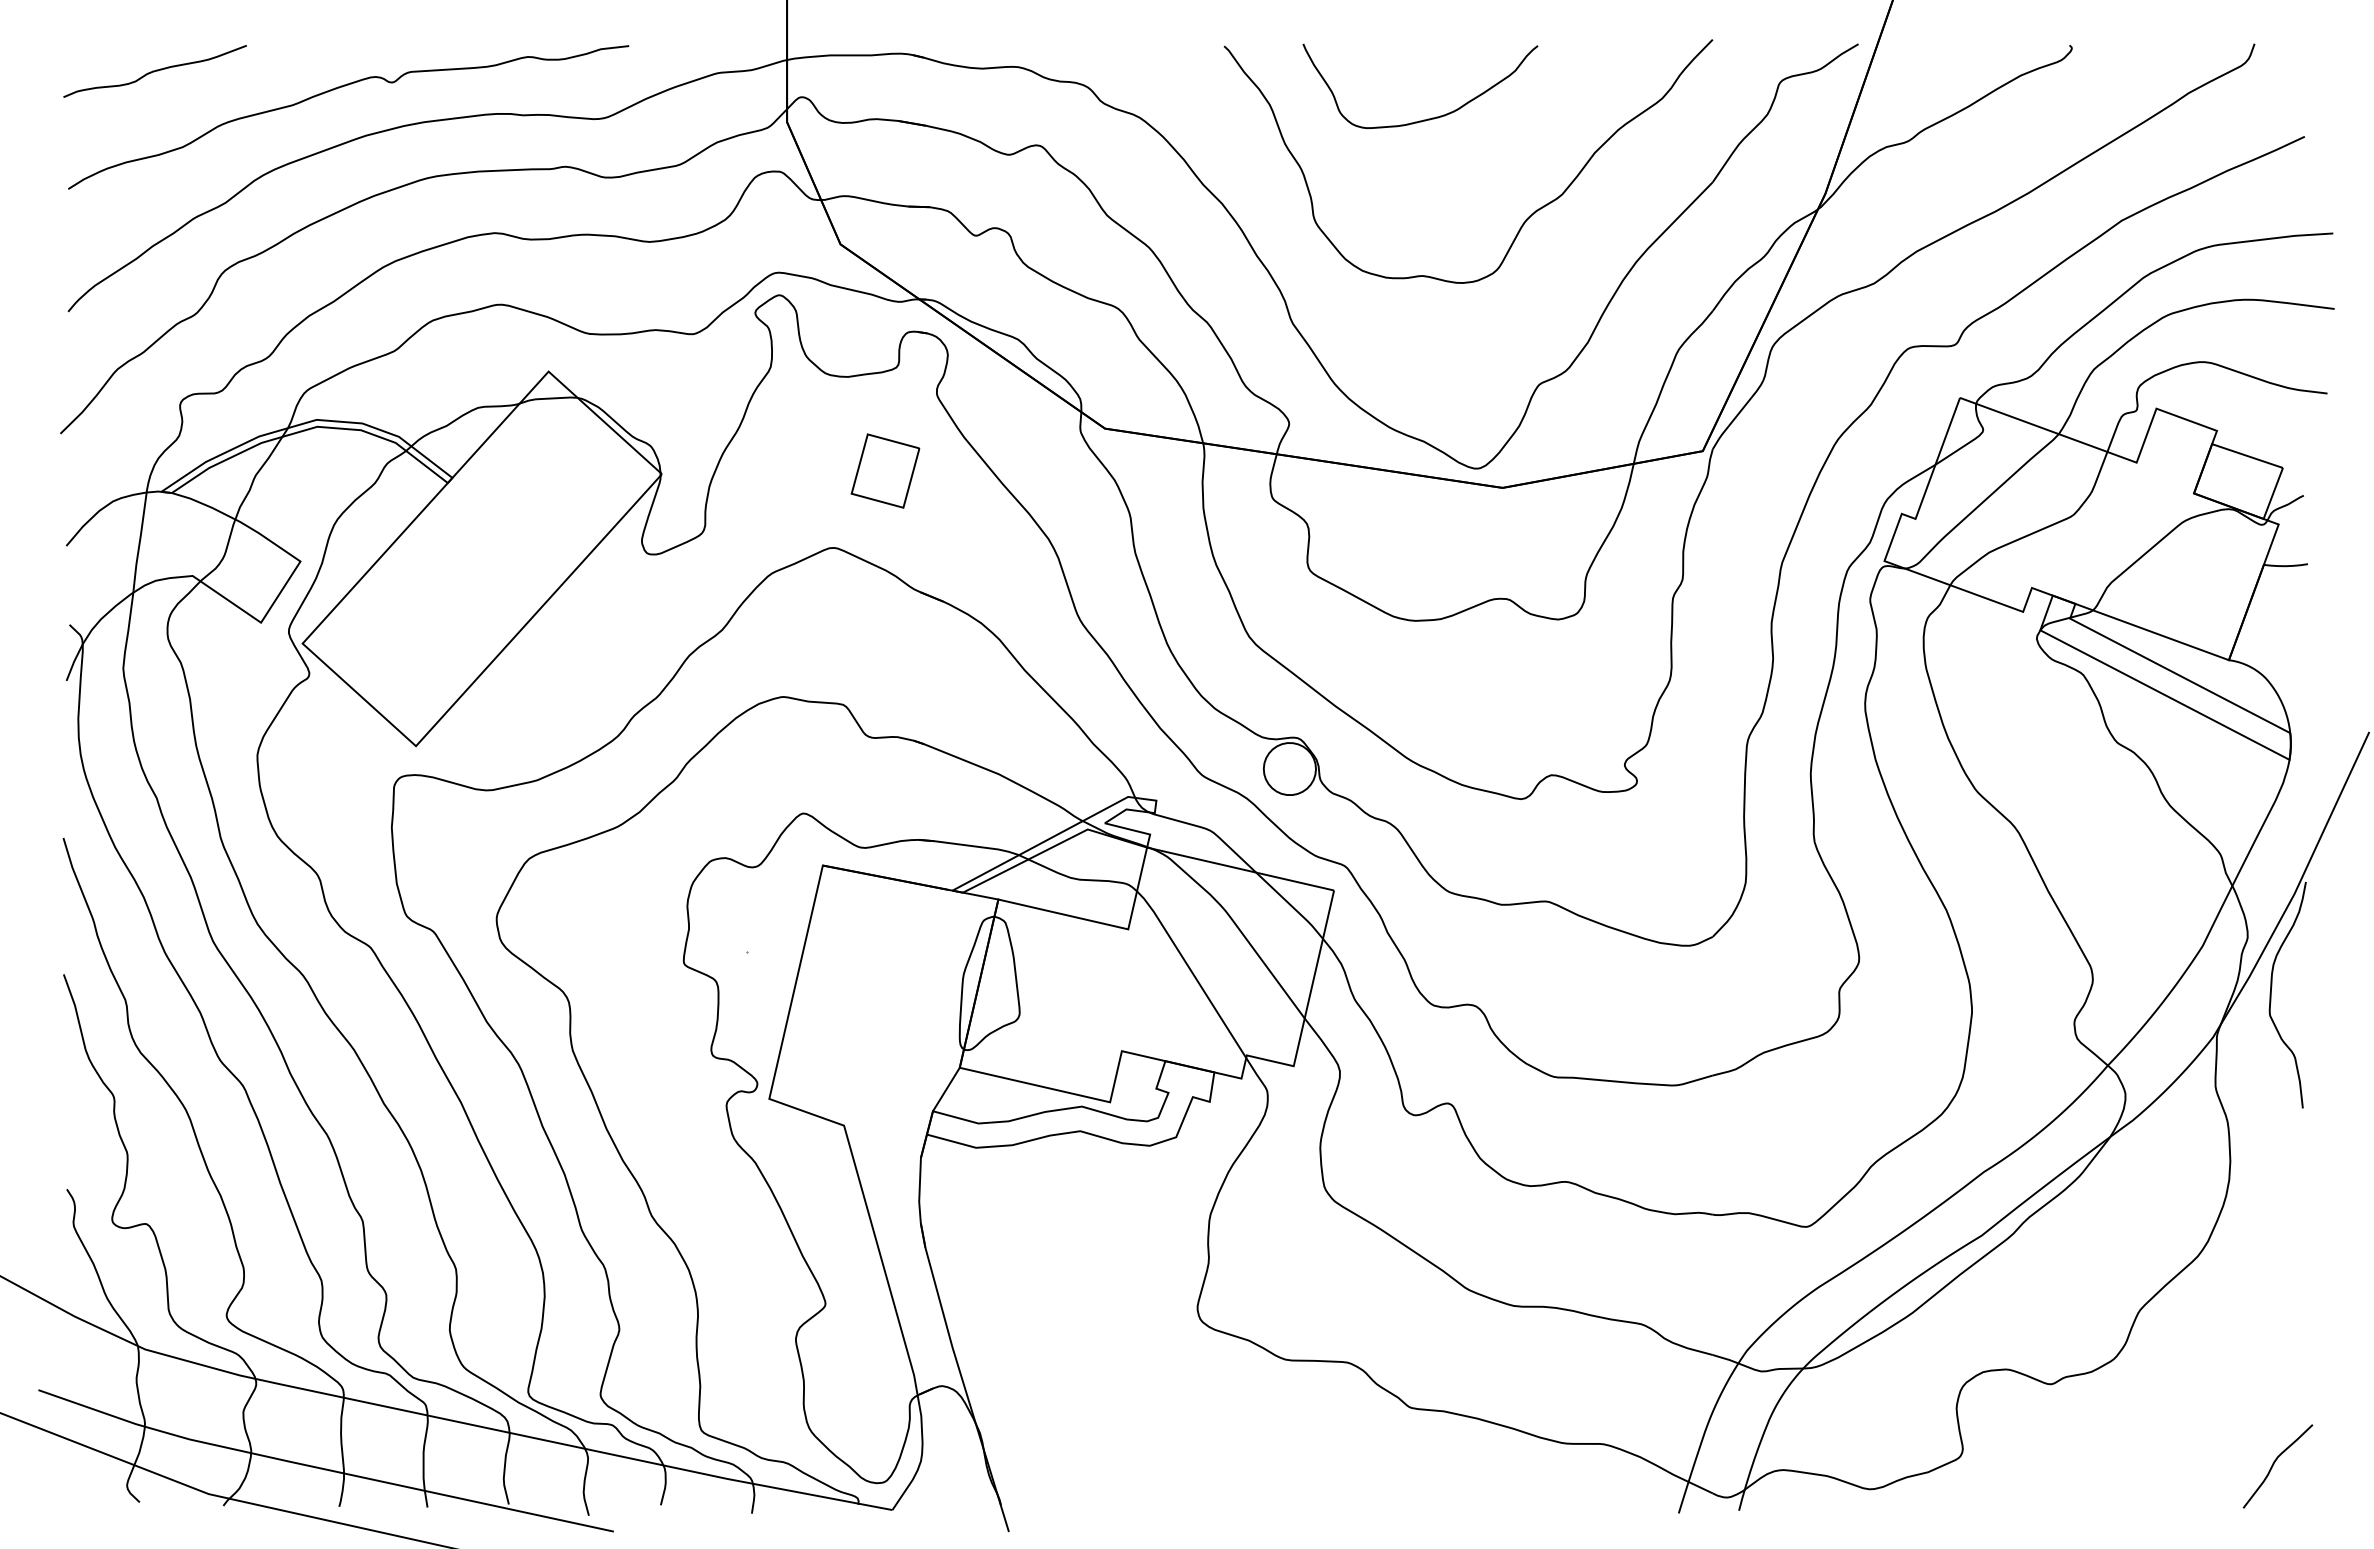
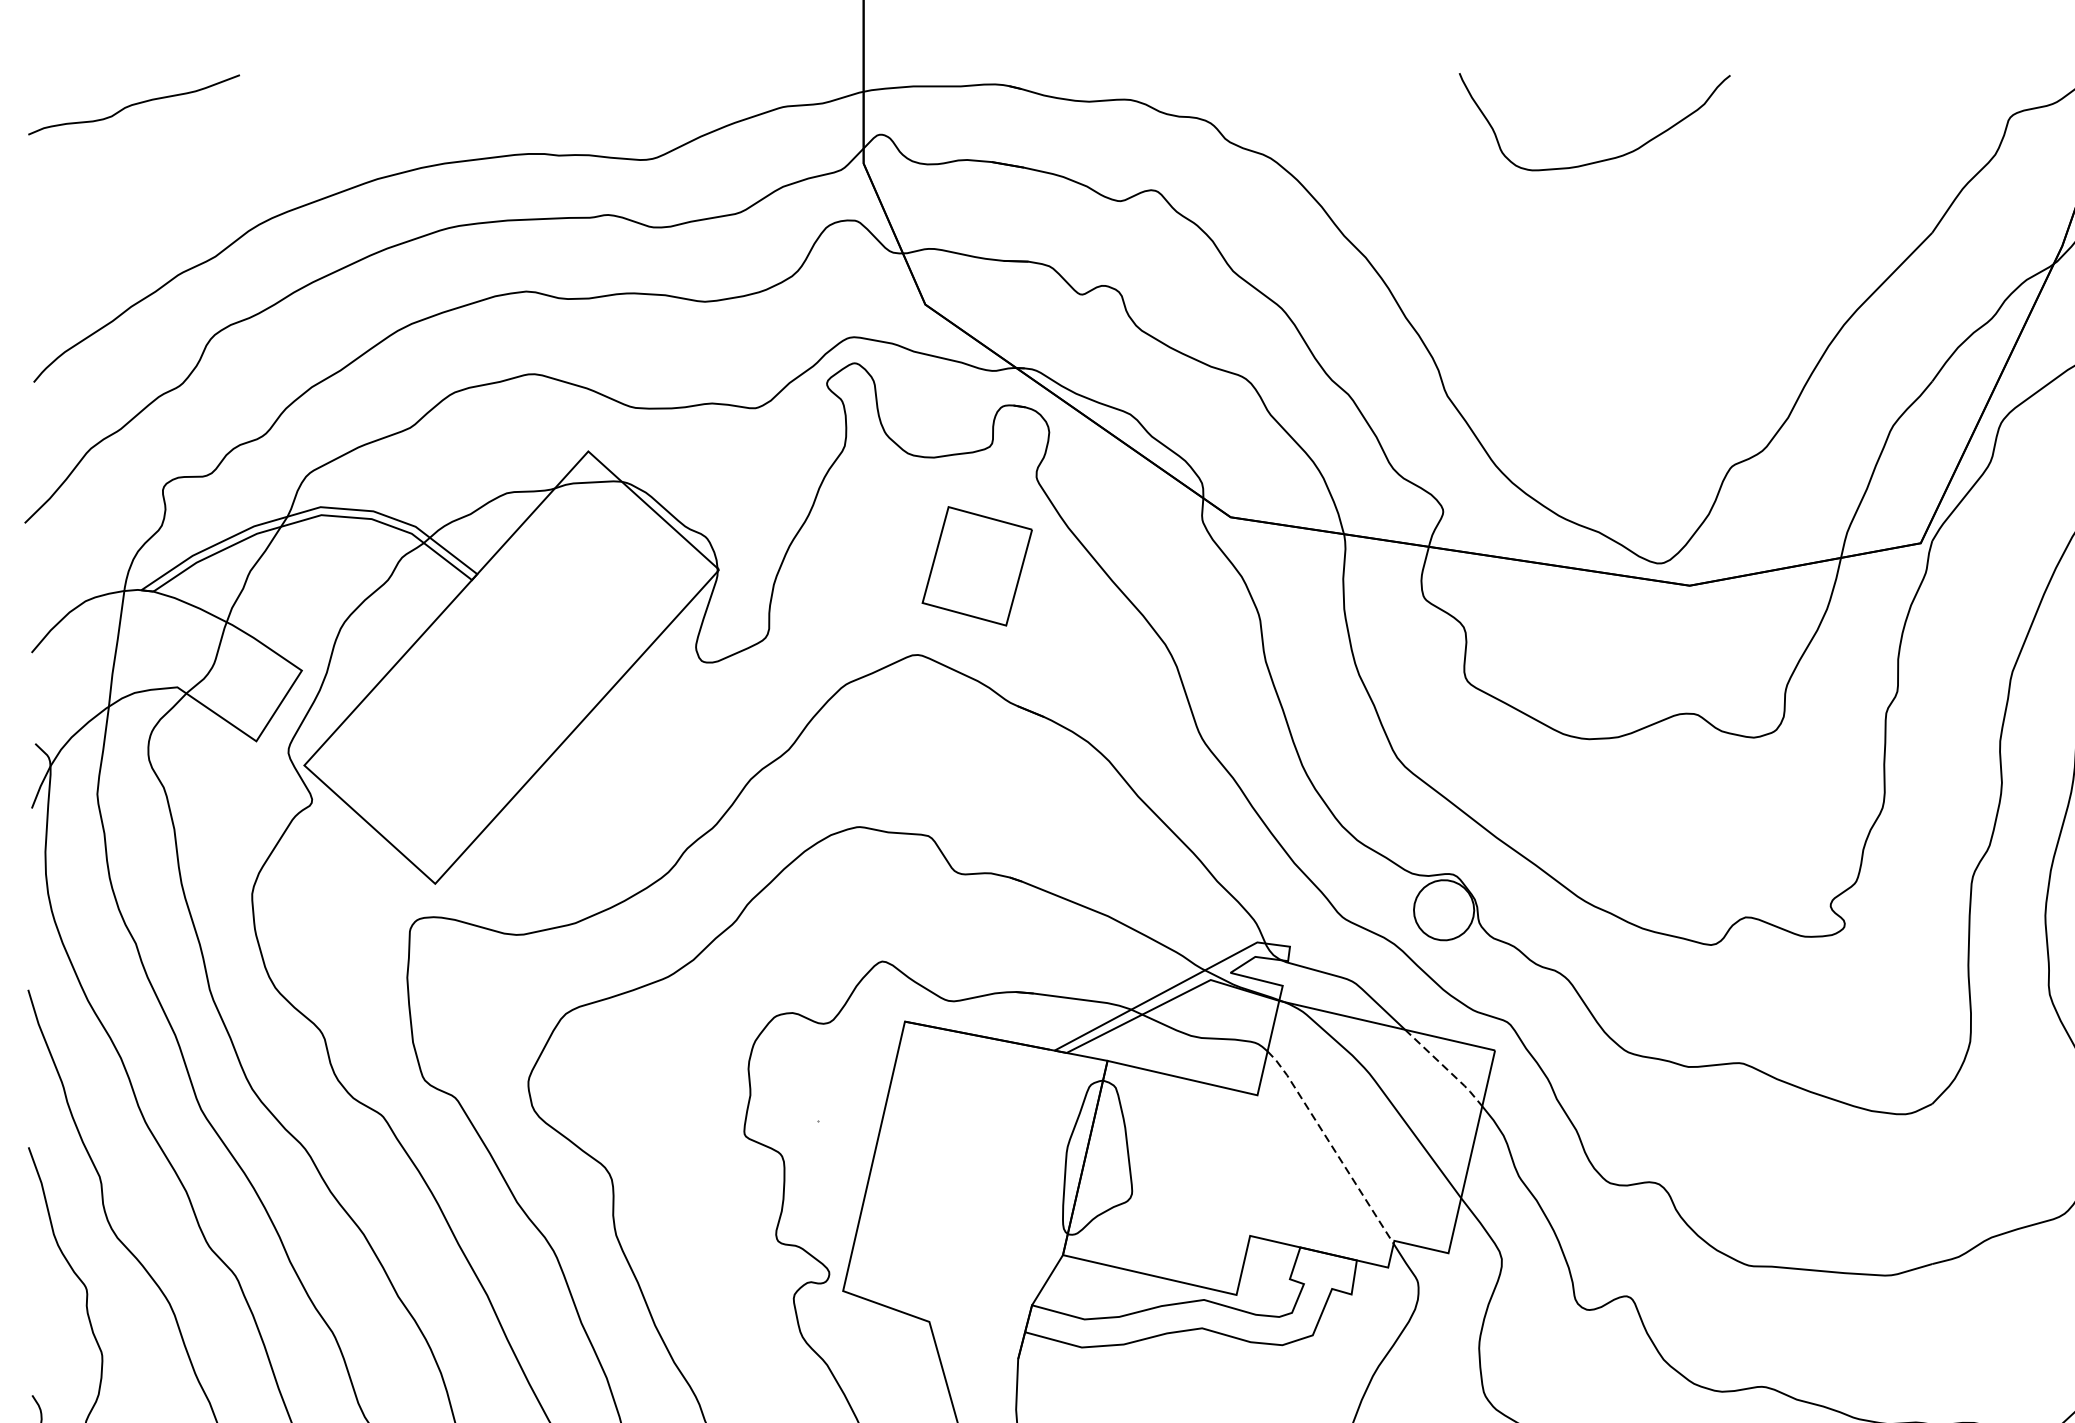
curve: (339, 88) -> (346, 124), removed
curve: (1526, 218) -> (1717, 274), removed
part: (885, 470) -> (977, 565), size x1.4
line: (1291, 906) -> (1445, 1068), solid -> dashed
line: (1192, 972) -> (1331, 1145), solid -> dashed

